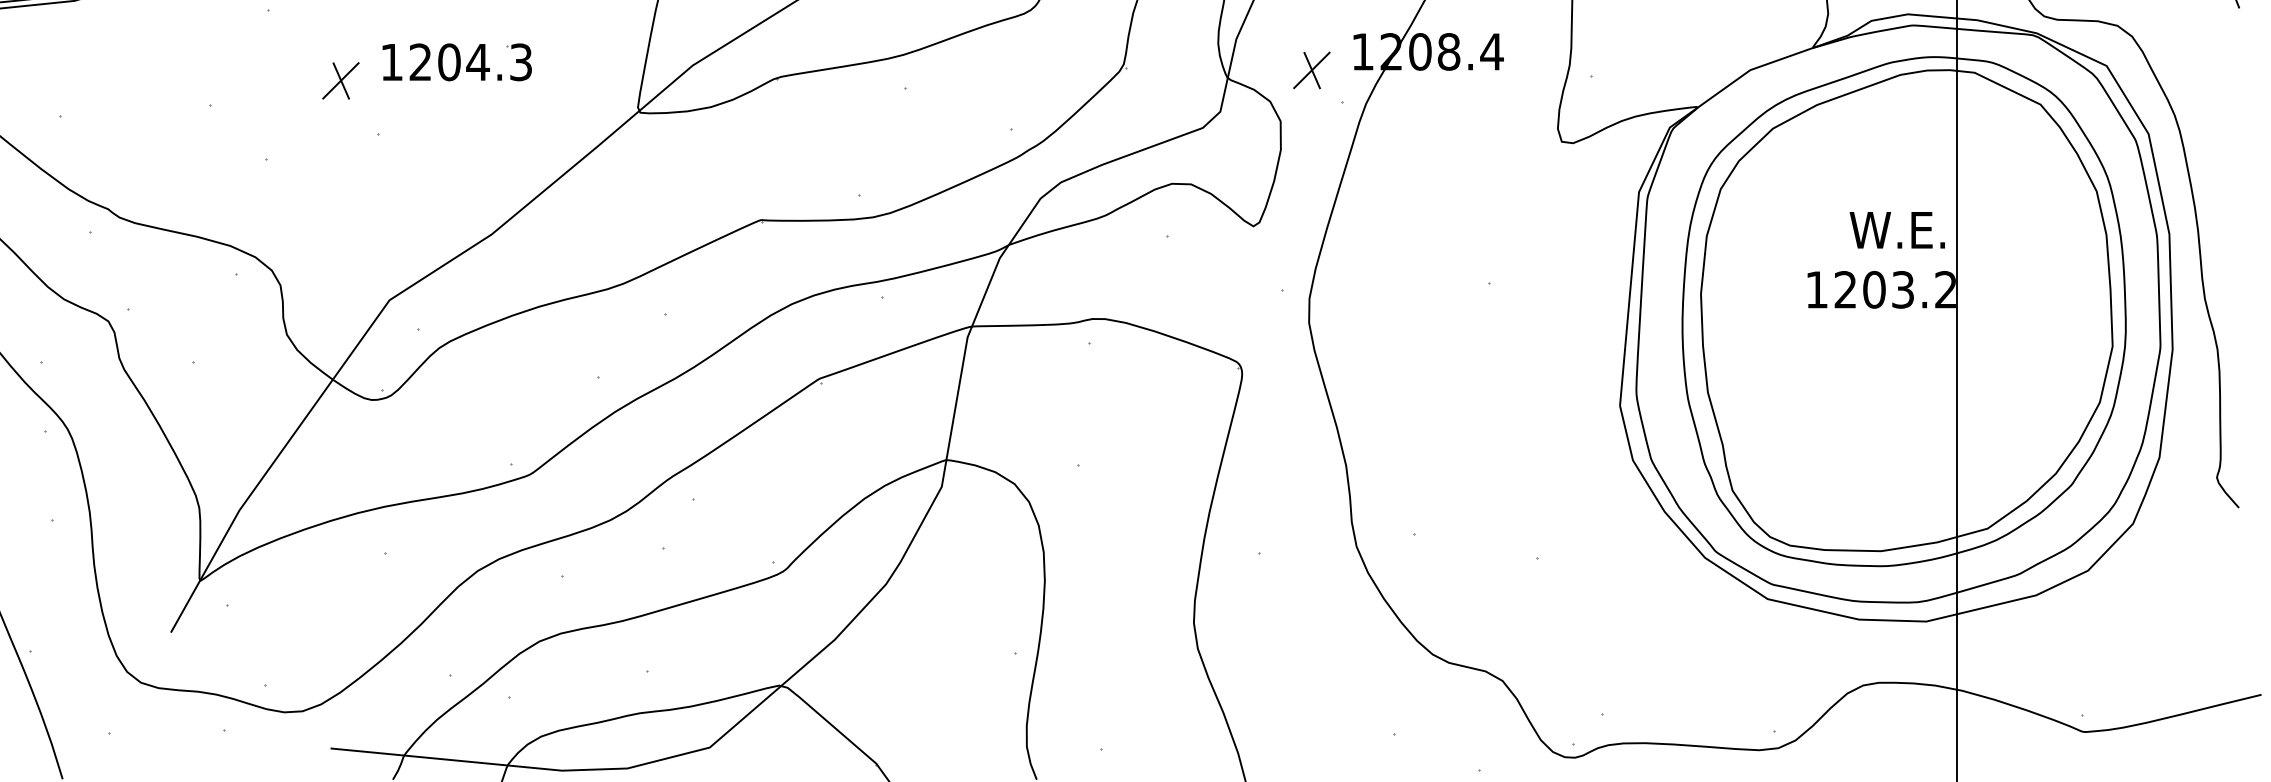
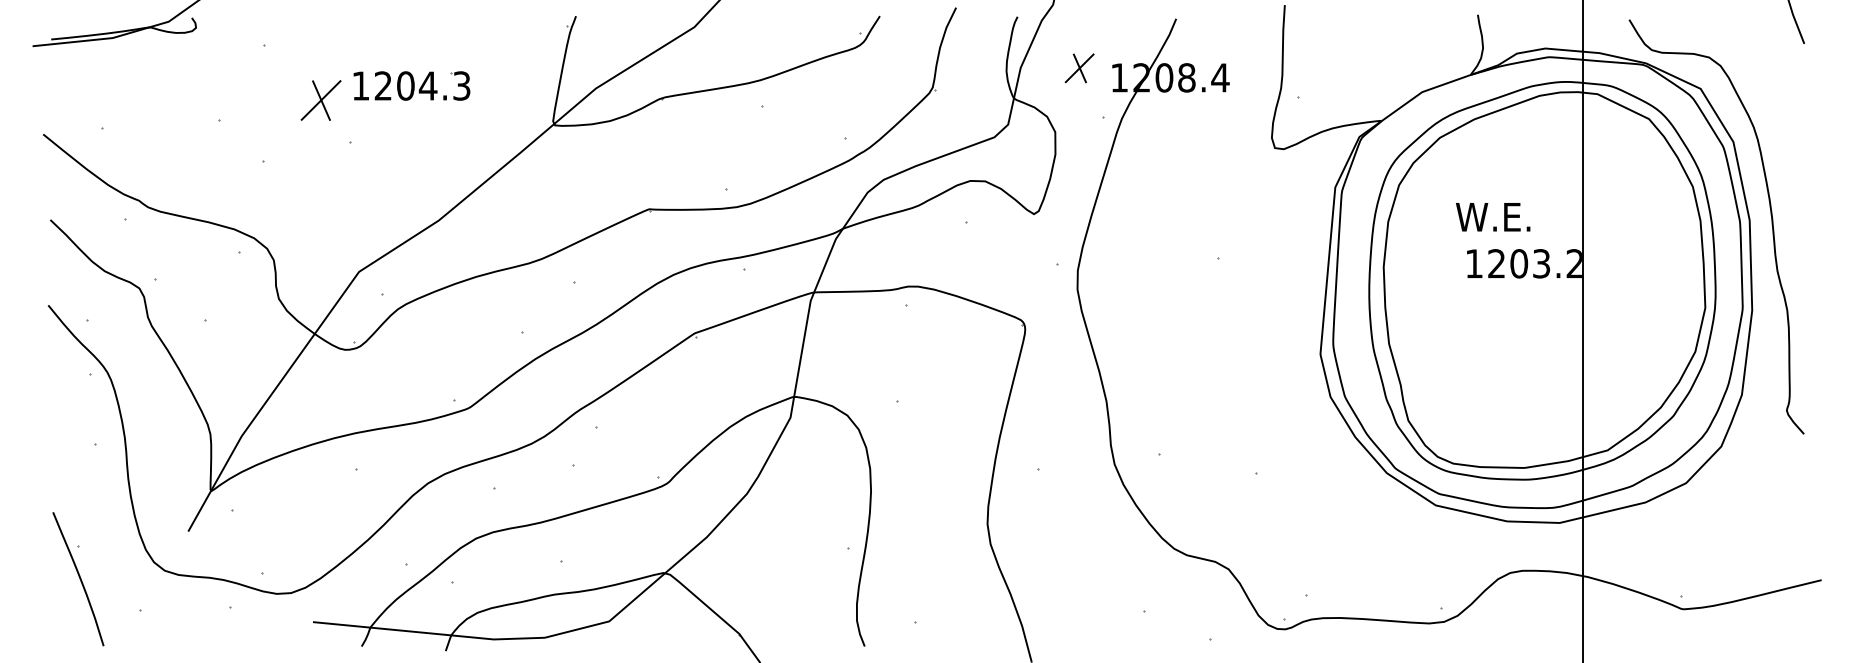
part: (1311, 70) -> (1079, 68), moved
part: (340, 80) -> (320, 100), size x1.4
text: (1897, 230) -> (1493, 217), moved

